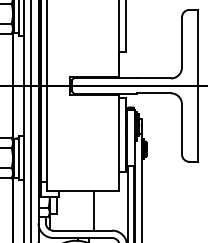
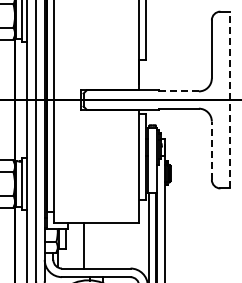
line: (153, 78) -> (178, 91), solid -> dashed
line: (198, 85) -> (230, 99), solid -> dashed
line: (181, 129) -> (211, 150), solid -> dashed
line: (94, 210) -> (83, 245), moved

